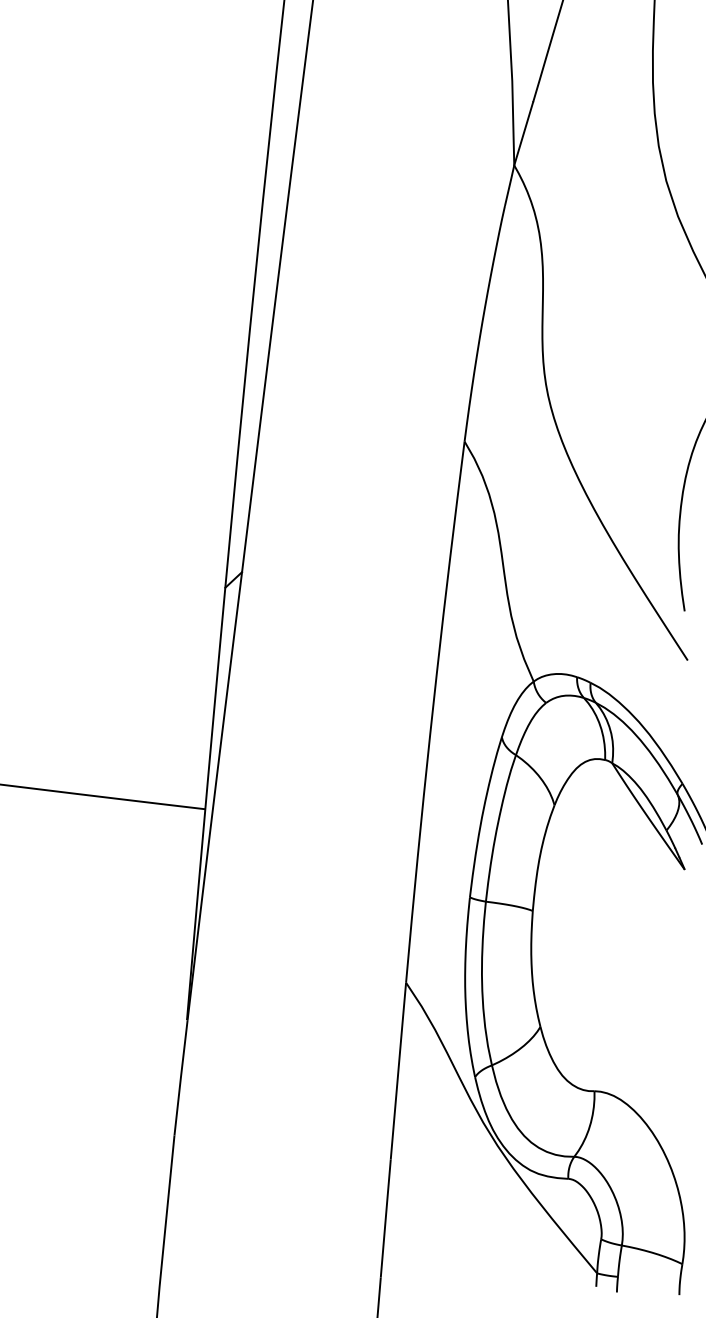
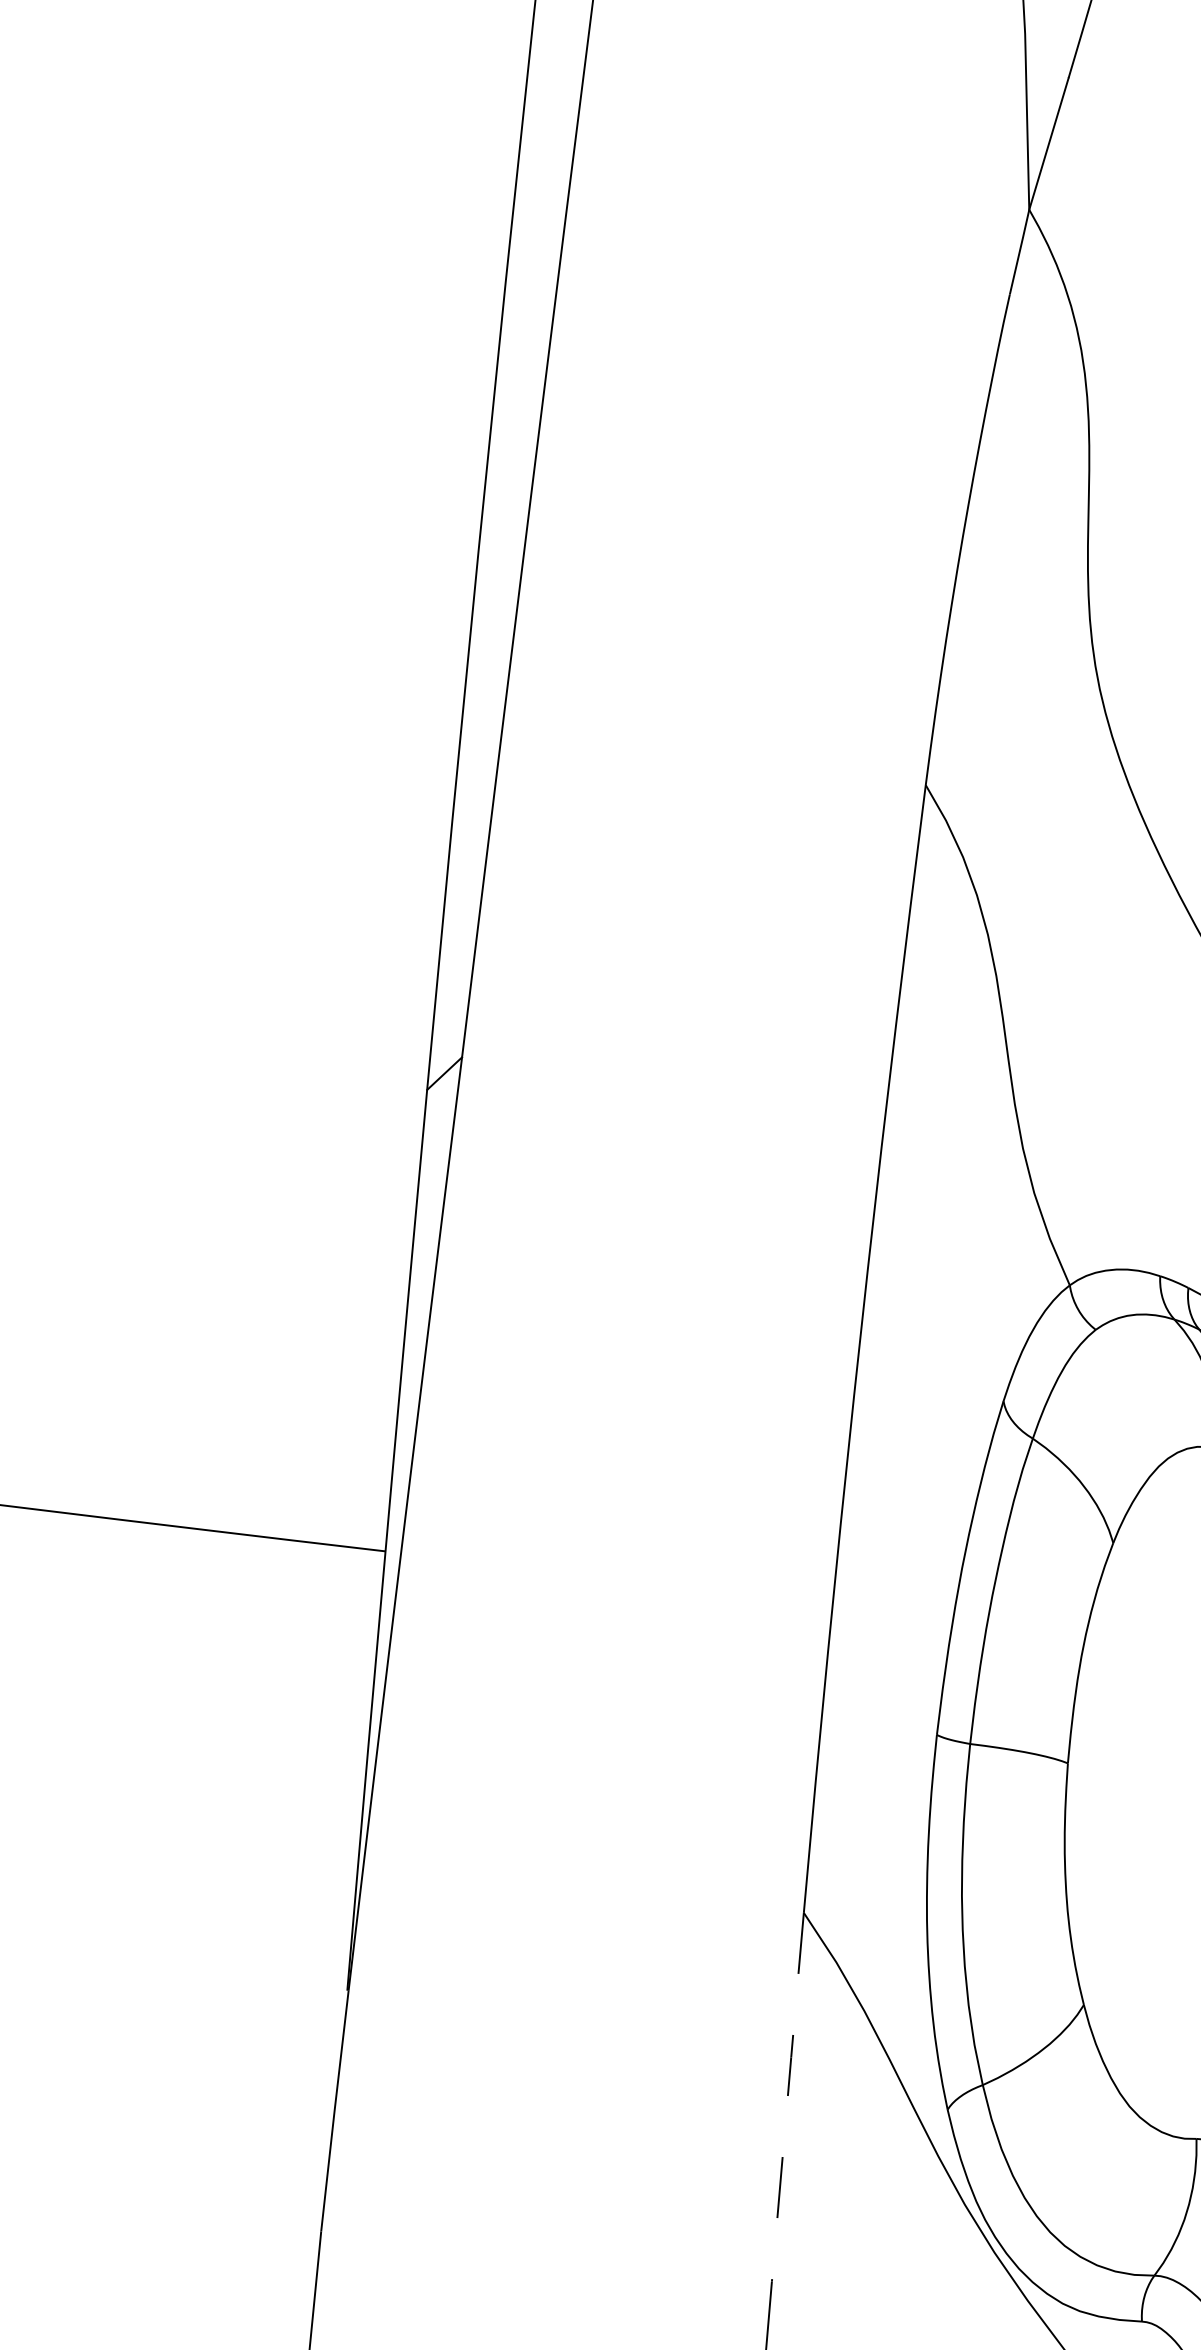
line: (398, 1069) -> (788, 2093), solid -> dashed

